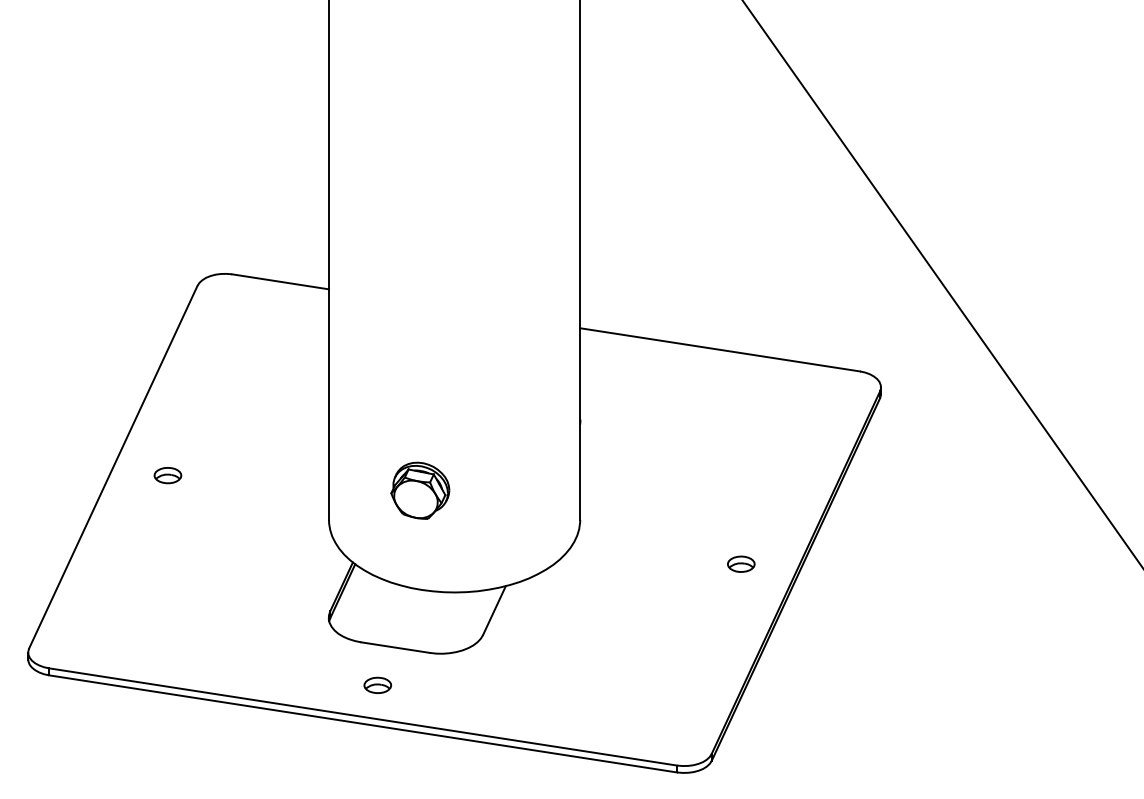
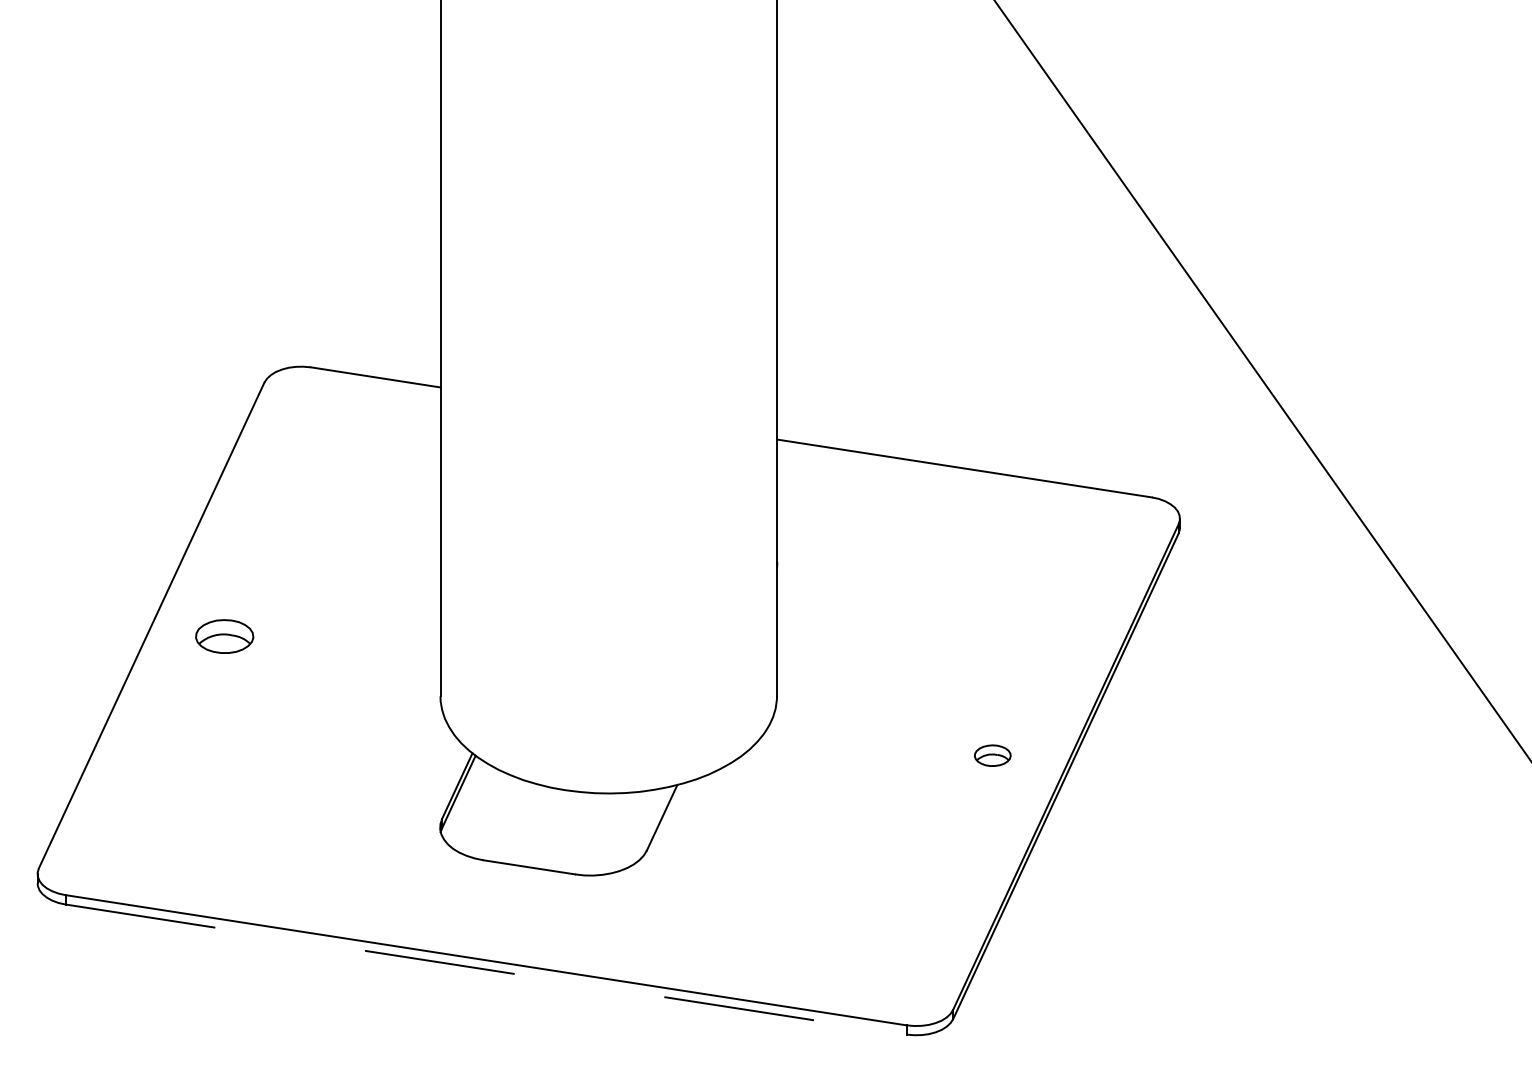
part: (167, 475) -> (224, 636), size x1.6
part: (420, 490) -> (563, 656), removed
part: (377, 684) -> (505, 916), removed
line: (363, 723) -> (486, 969), solid -> dashed

